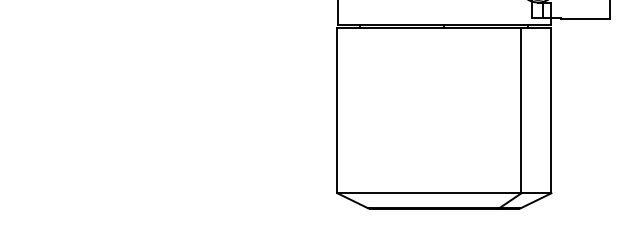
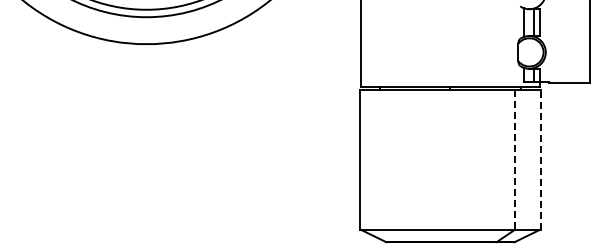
line: (521, 110) -> (515, 159), solid -> dashed
line: (551, 110) -> (540, 159), solid -> dashed

